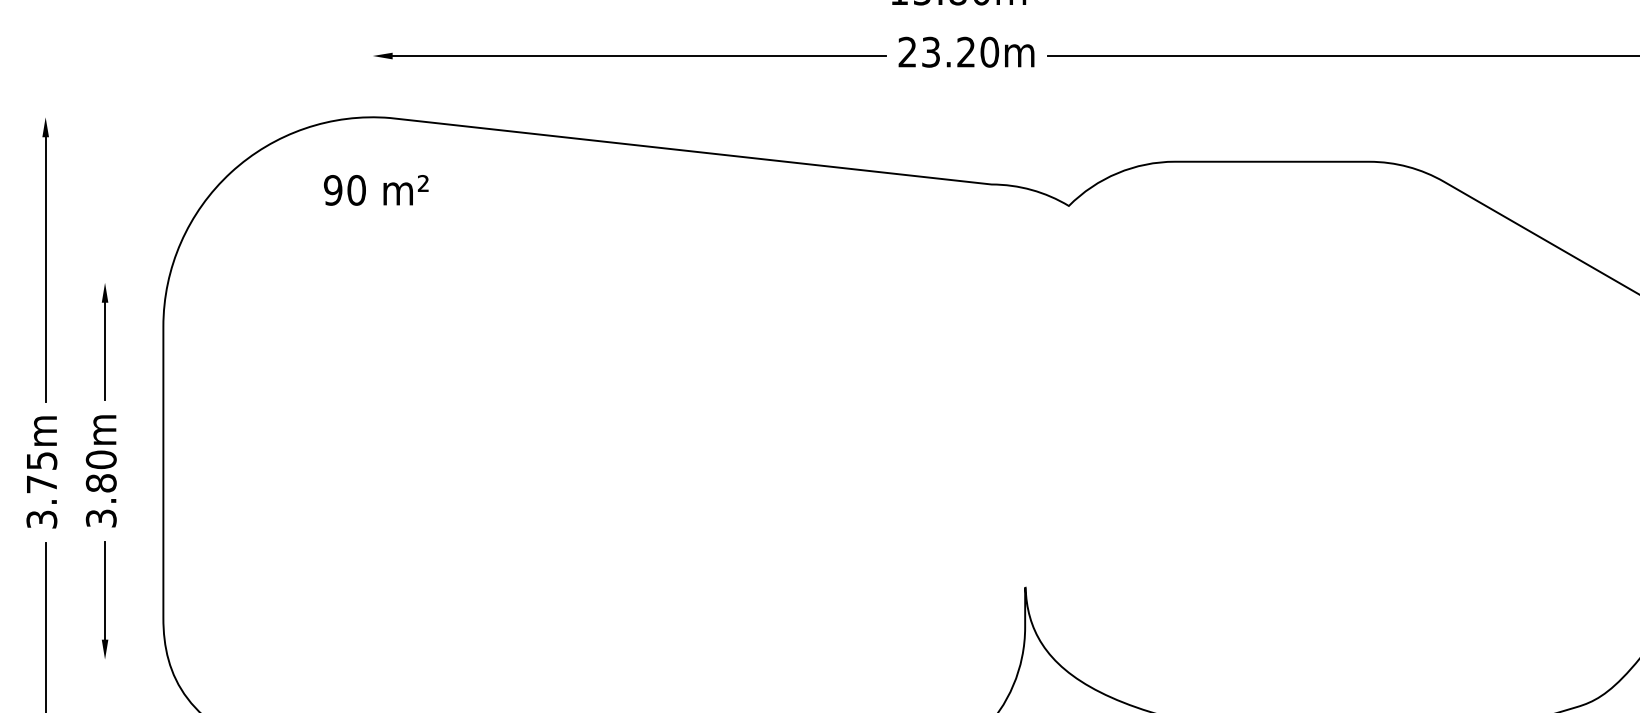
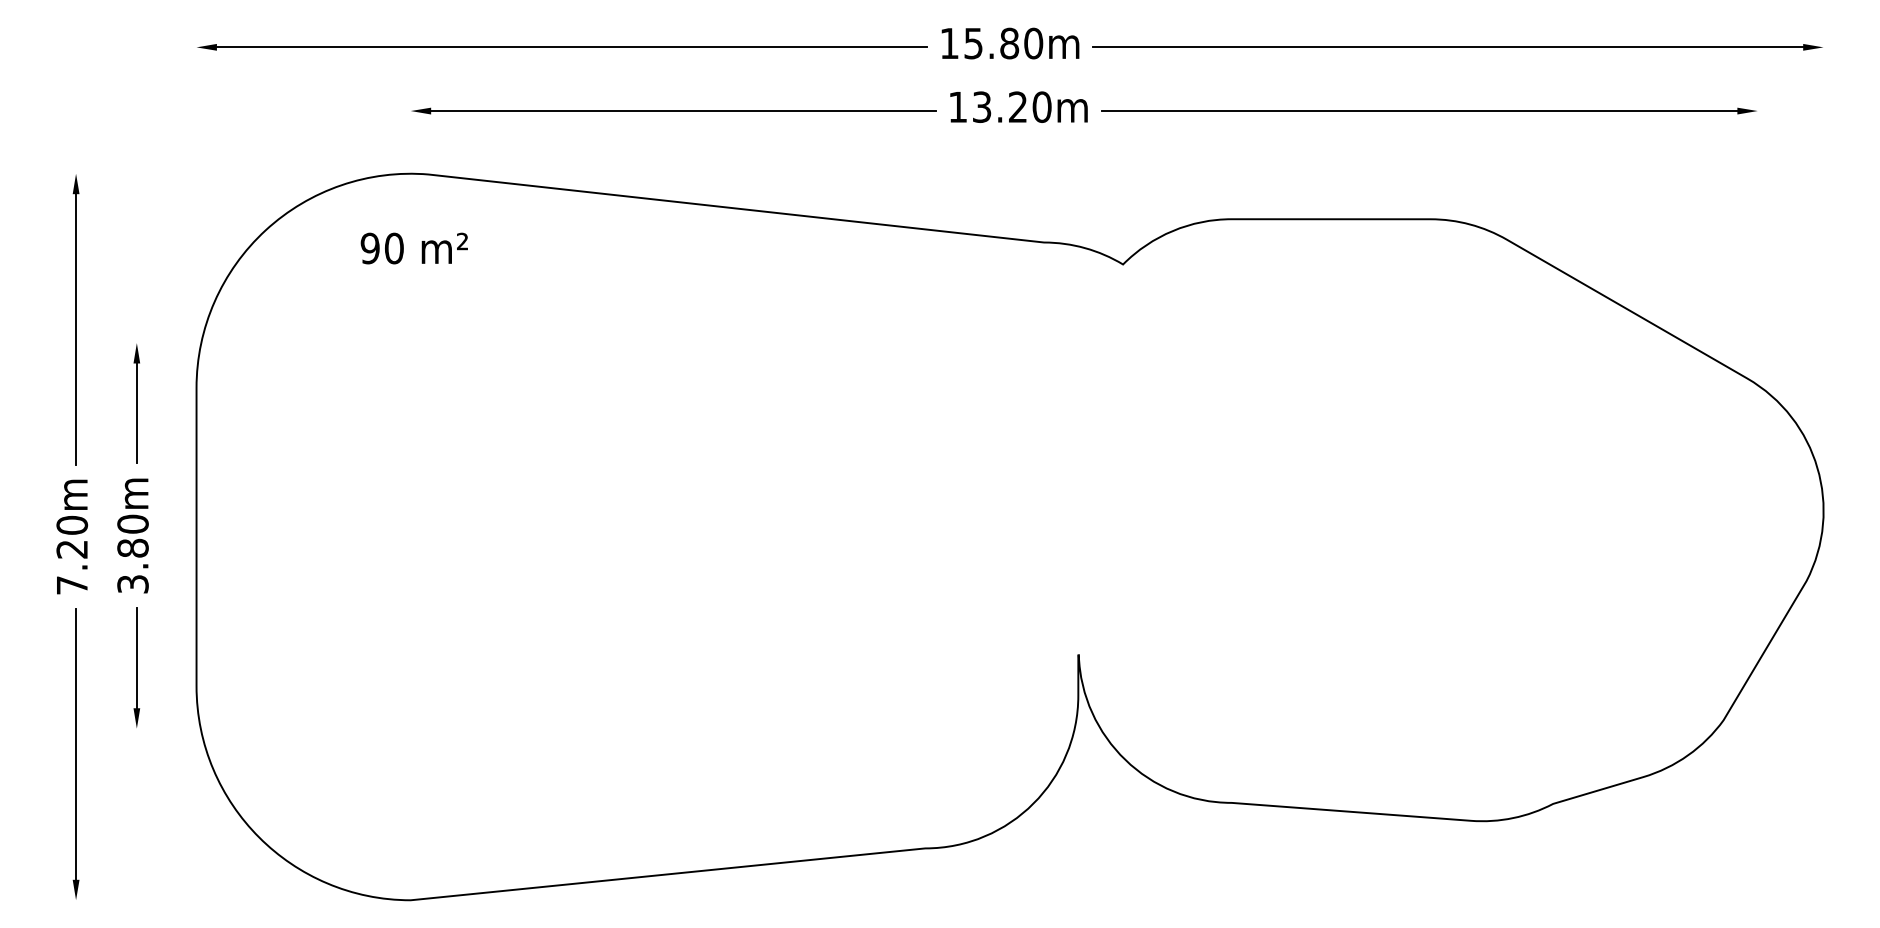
text: (907, 51) -> (957, 106), 23.20m -> 13.20m
text: (42, 489) -> (72, 554), 3.75m -> 7.20m

